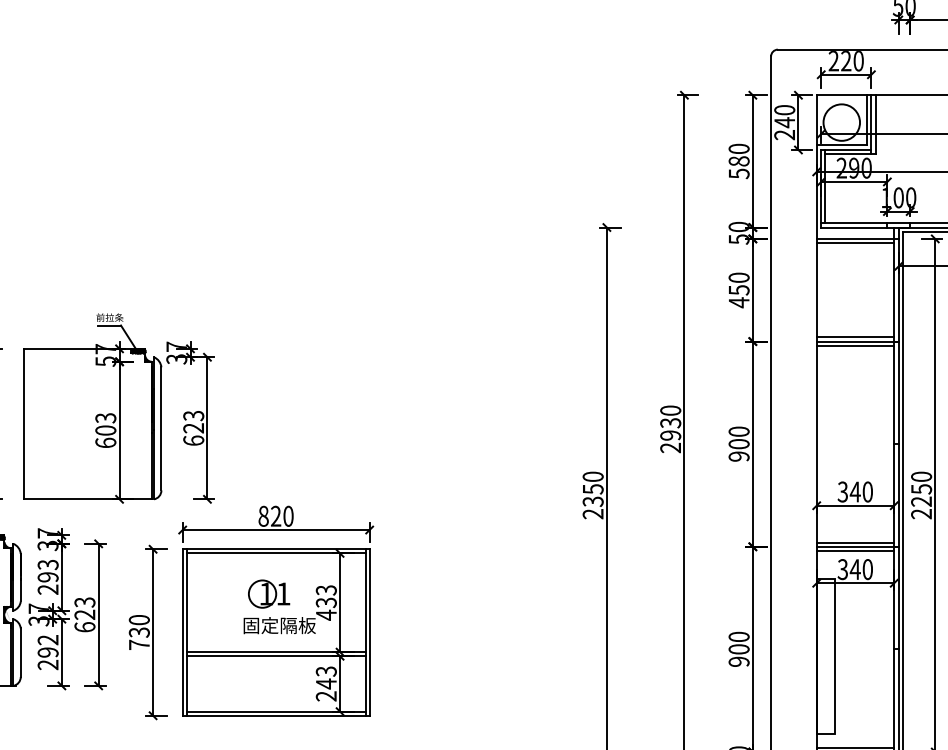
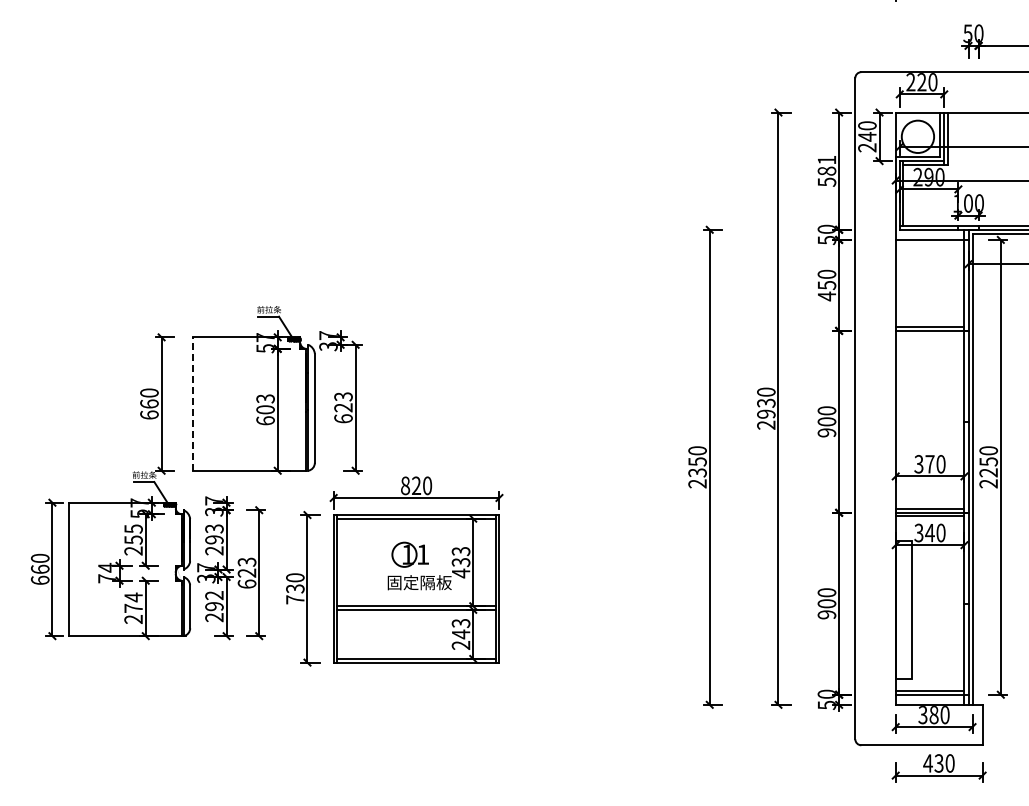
text: (738, 148) -> (826, 159), 580 -> 581
line: (854, 242) -> (929, 243), removed
line: (854, 345) -> (929, 334), removed
line: (24, 424) -> (193, 404), solid -> dashed
text: (854, 492) -> (929, 464), 340 -> 370

